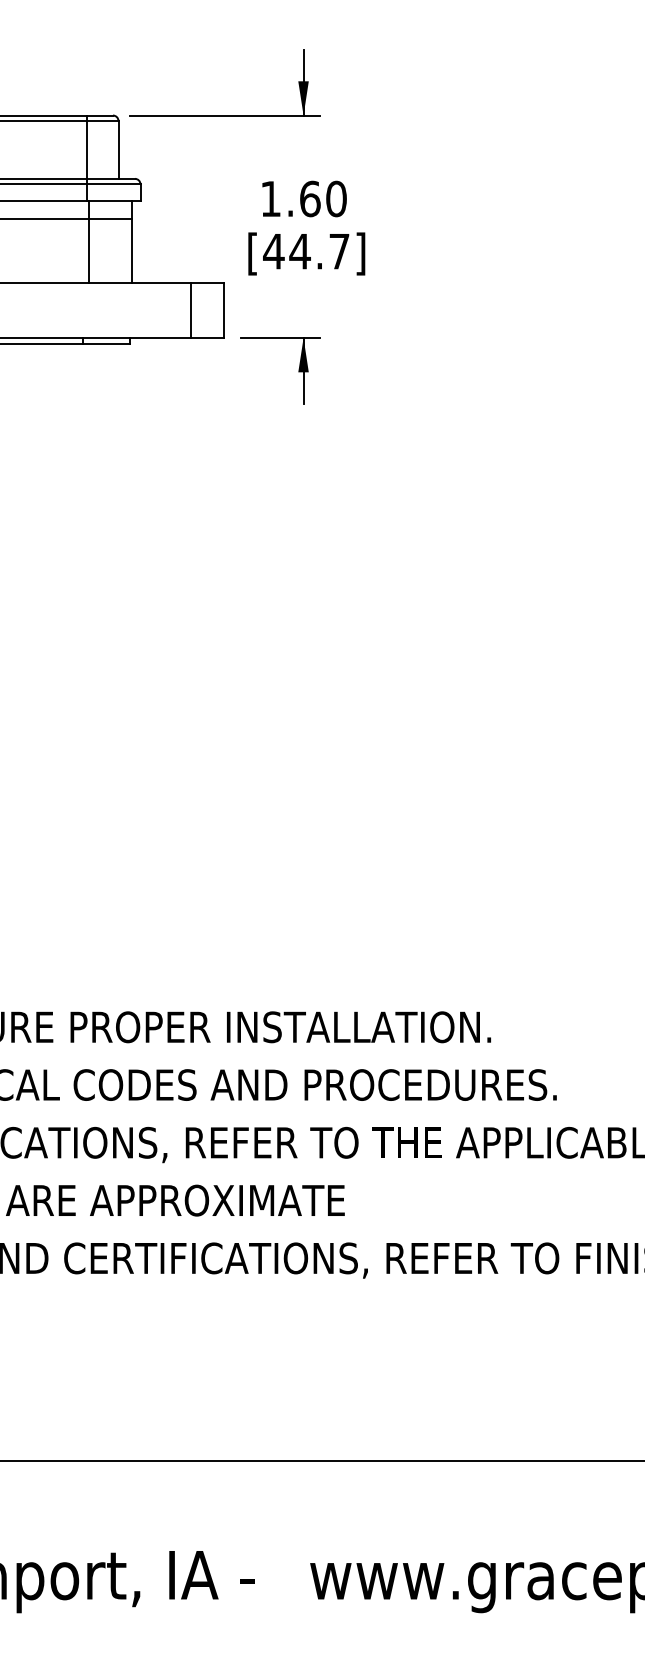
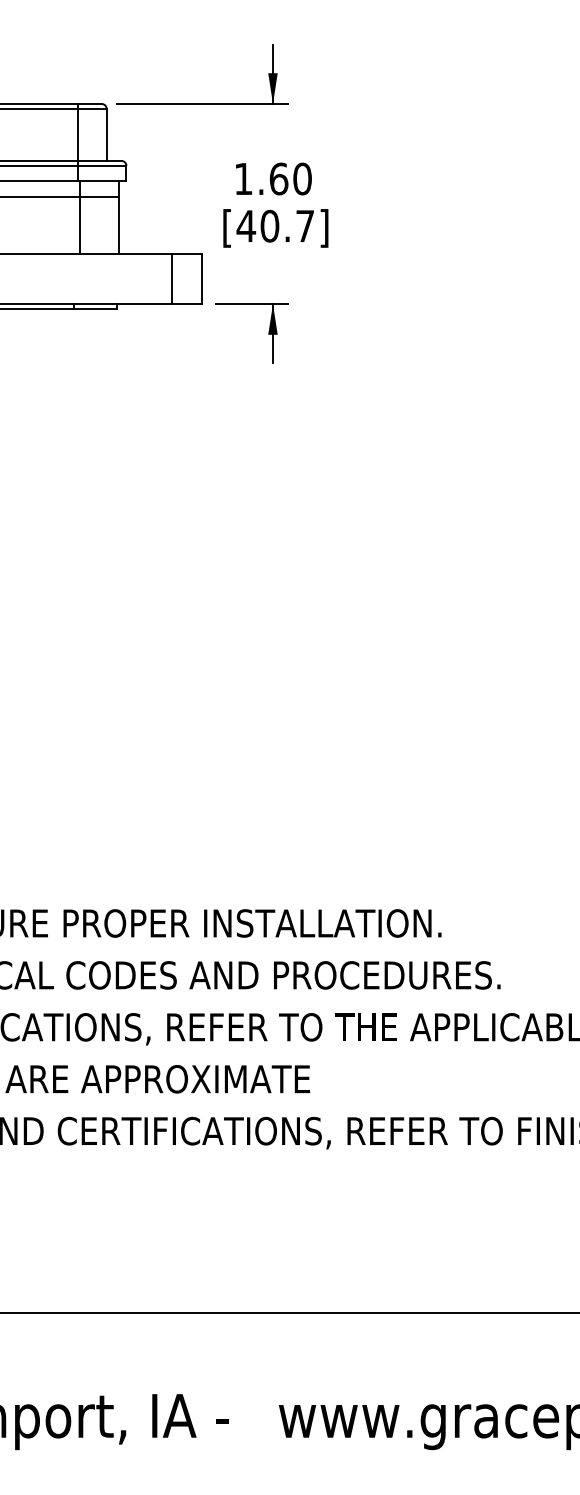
text: (299, 250) -> (269, 225), [44.7] -> [40.7]

